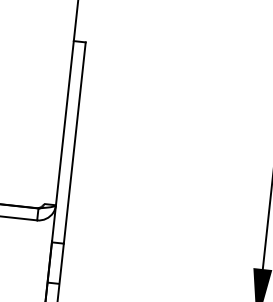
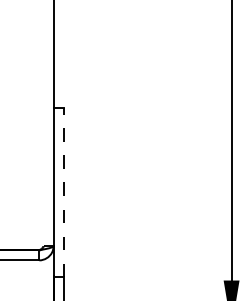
line: (74, 142) -> (63, 192), solid -> dashed

